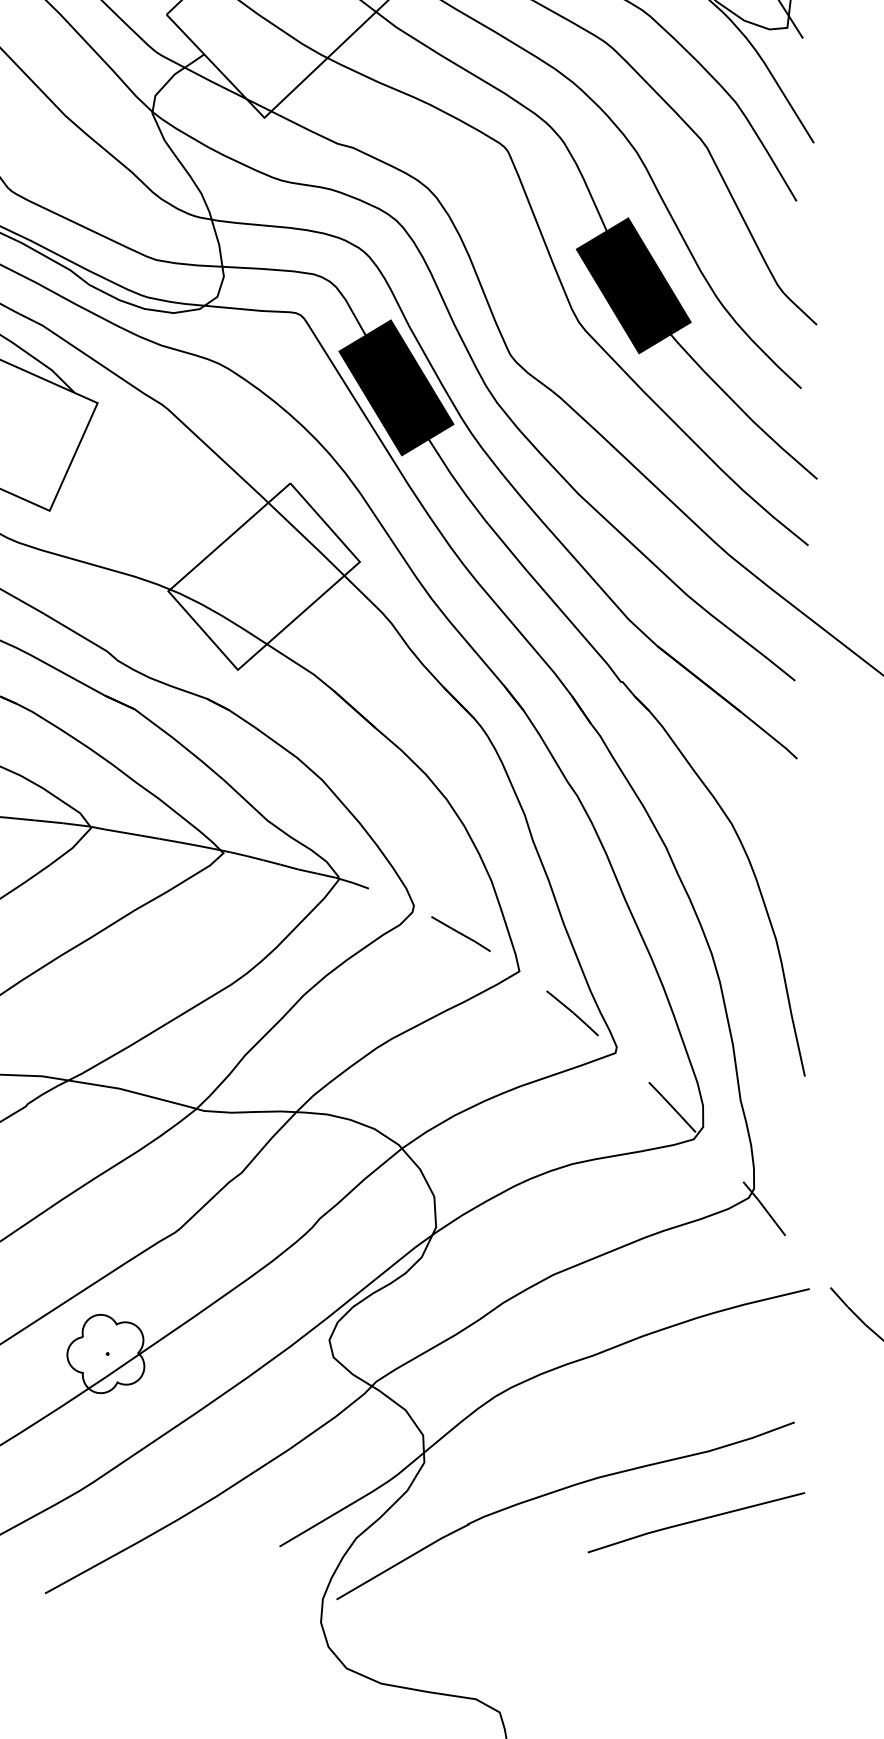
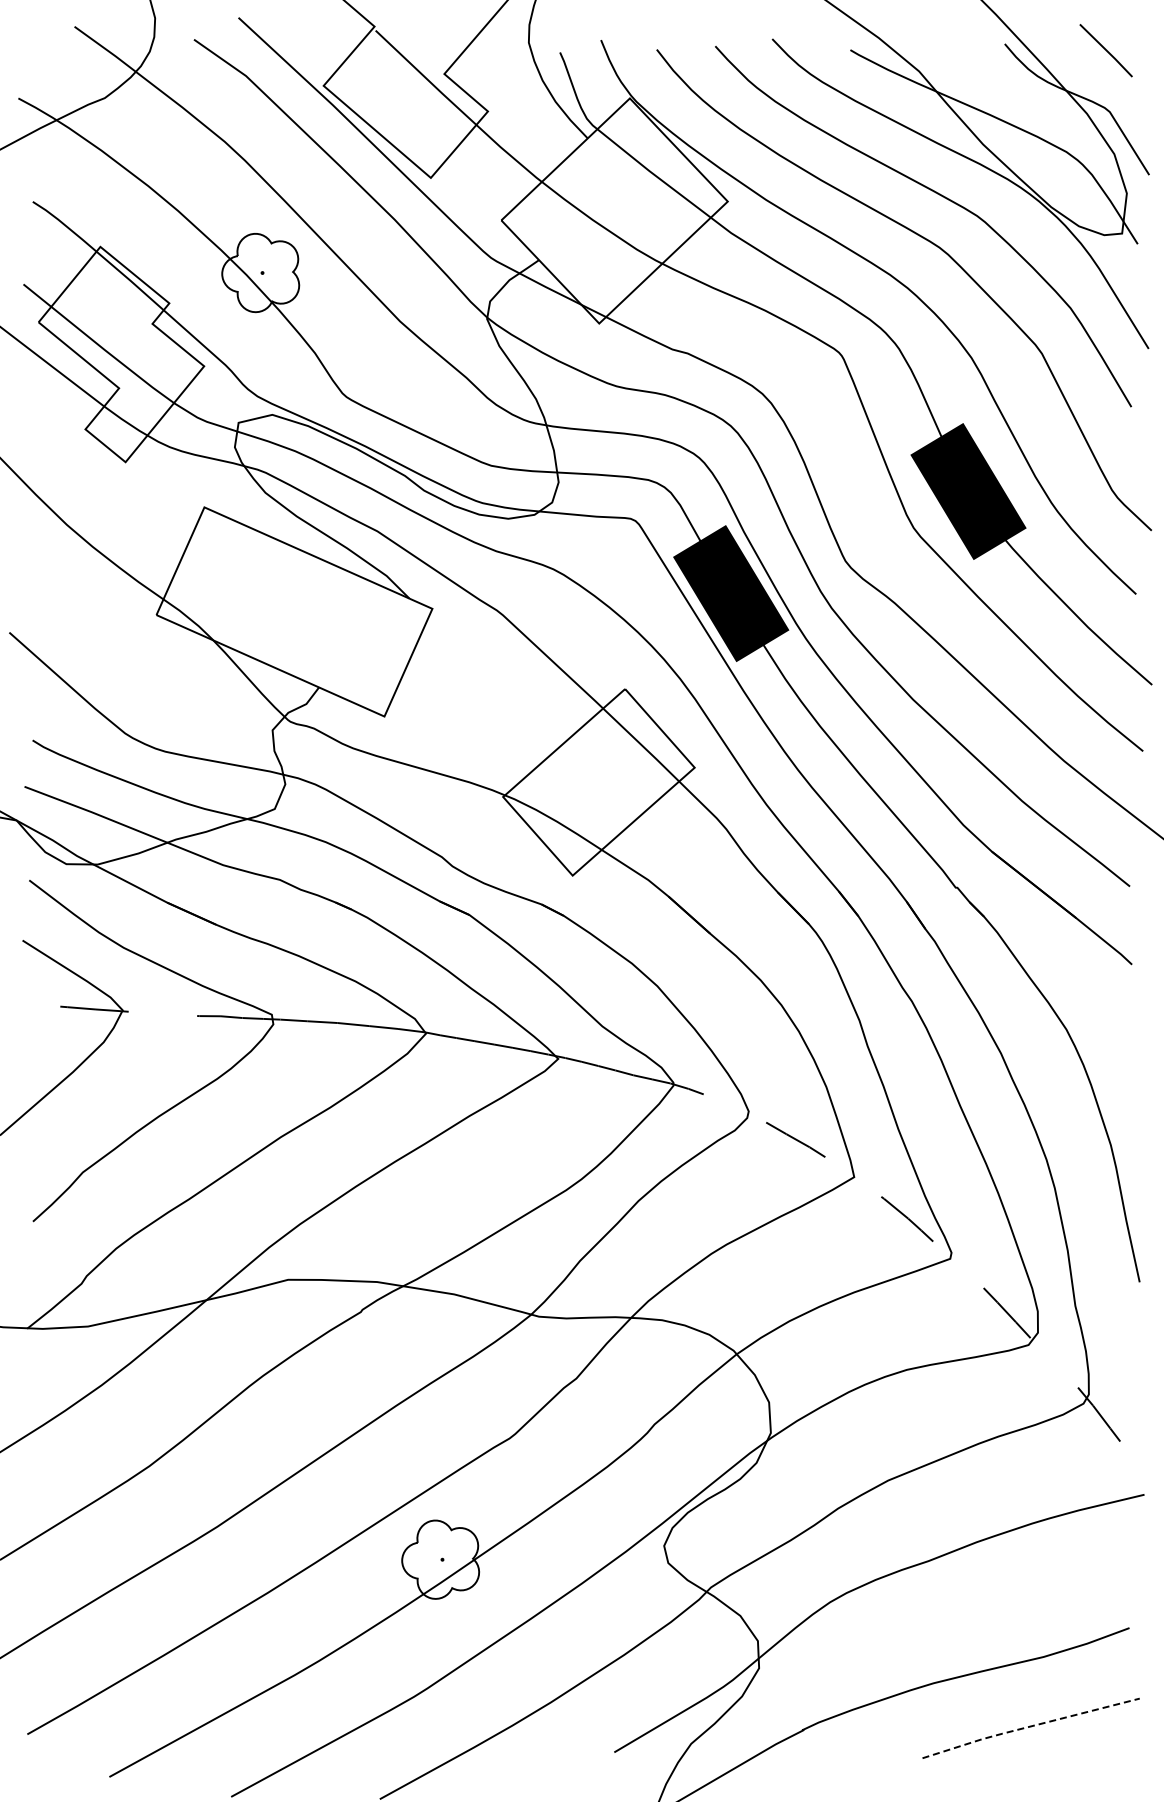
line: (695, 1520) -> (1030, 1726), solid -> dashed

